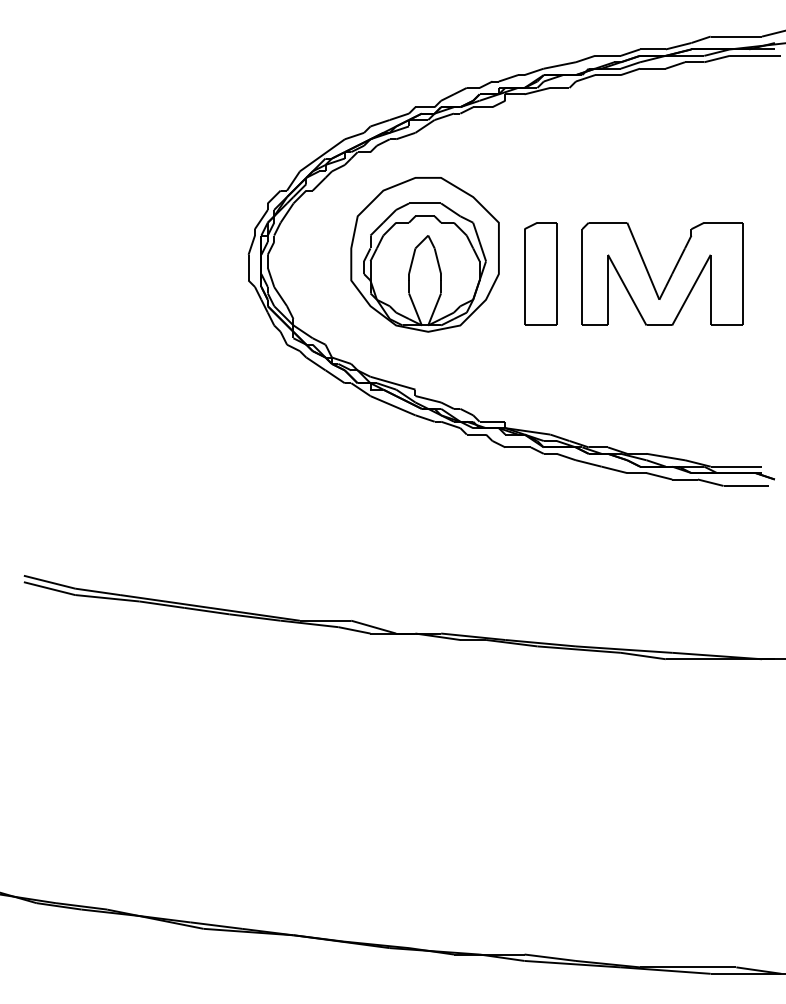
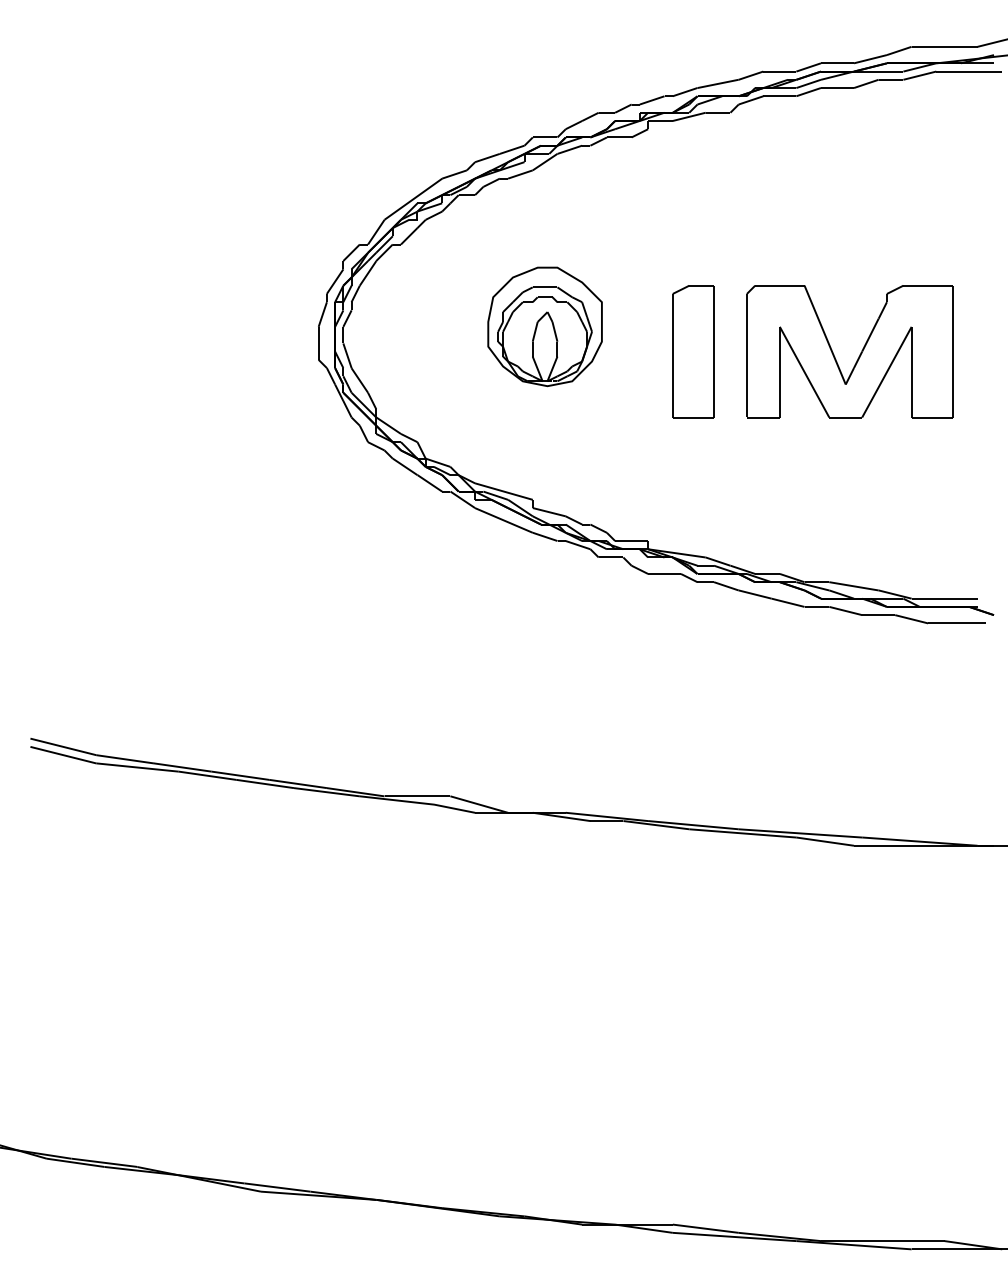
part: (424, 254) -> (544, 326), size x0.6

